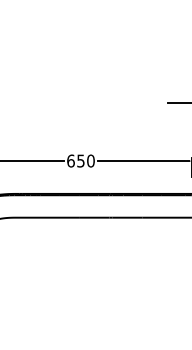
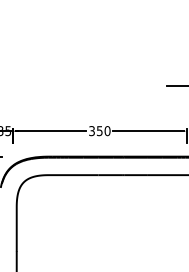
text: (71, 161) -> (92, 131), 650 -> 350

